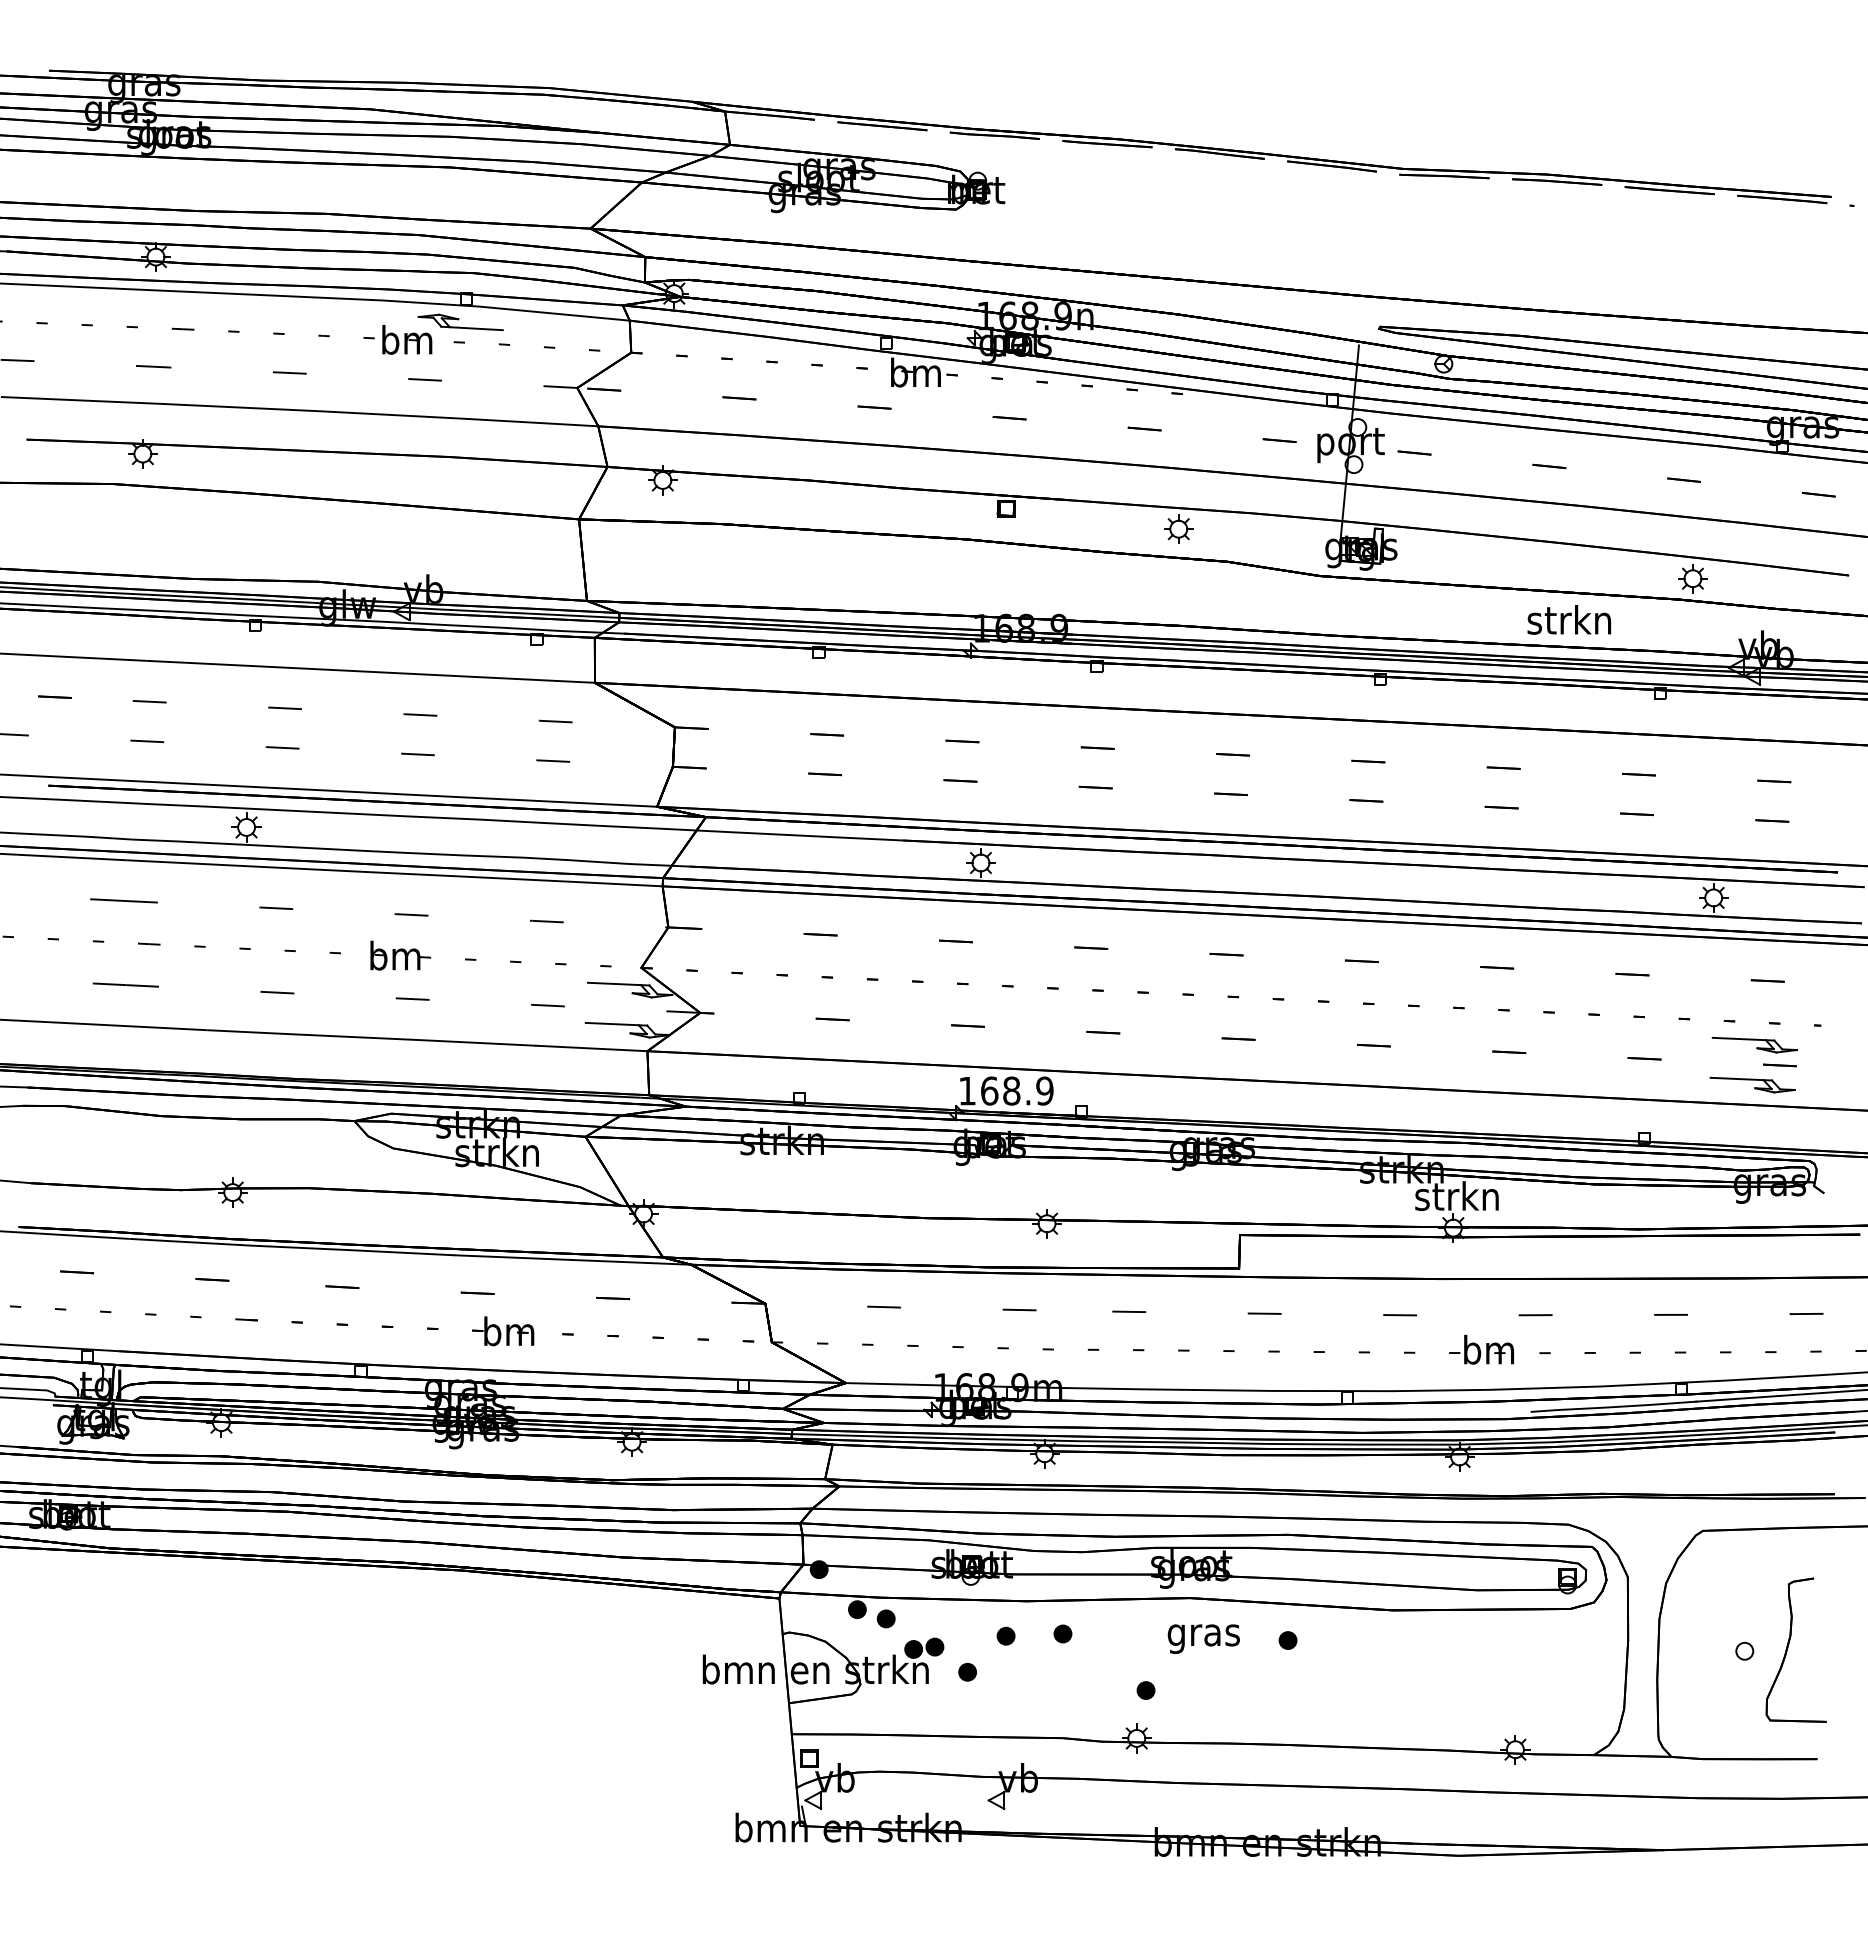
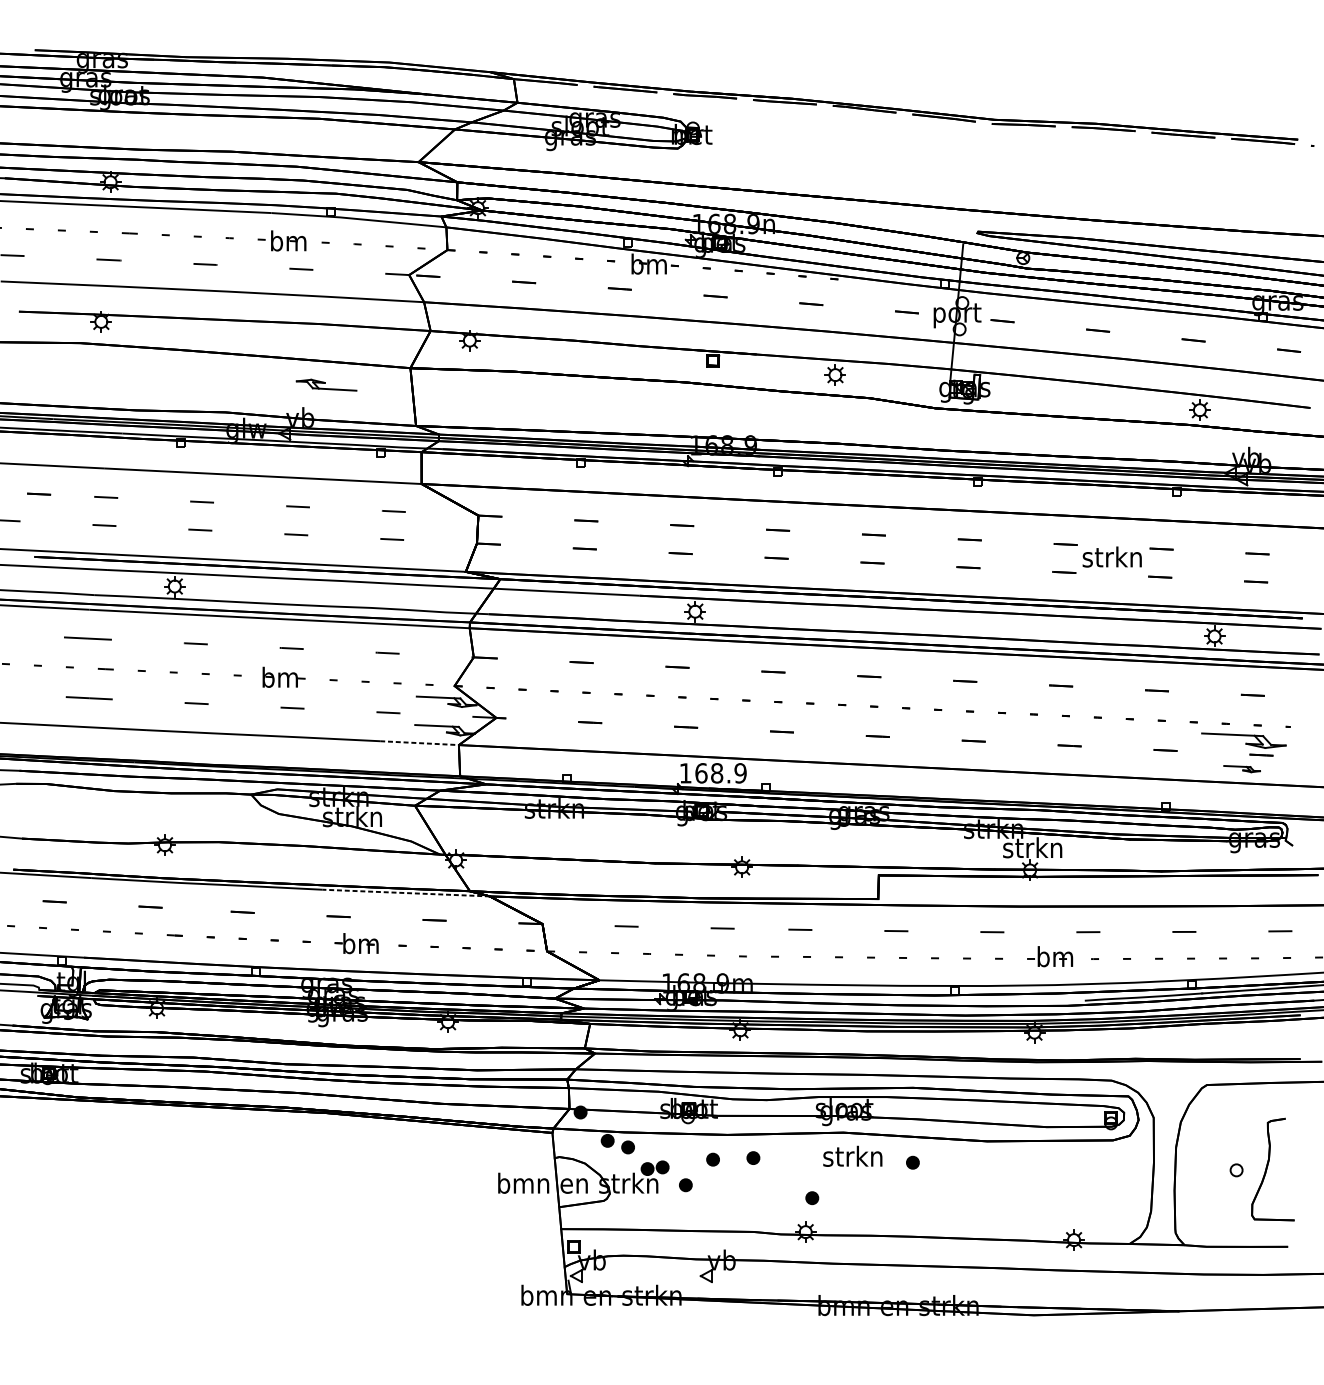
part: (460, 322) -> (326, 385), moved
text: (1569, 619) -> (1112, 556), moved
part: (1754, 1045) -> (1243, 741), size x1.4
line: (591, 1048) -> (419, 743), solid -> dashed
part: (1752, 1084) -> (1242, 768), size x0.6
line: (572, 1259) -> (405, 892), solid -> dashed
text: (1202, 1634) -> (852, 1158), gras -> strkn

